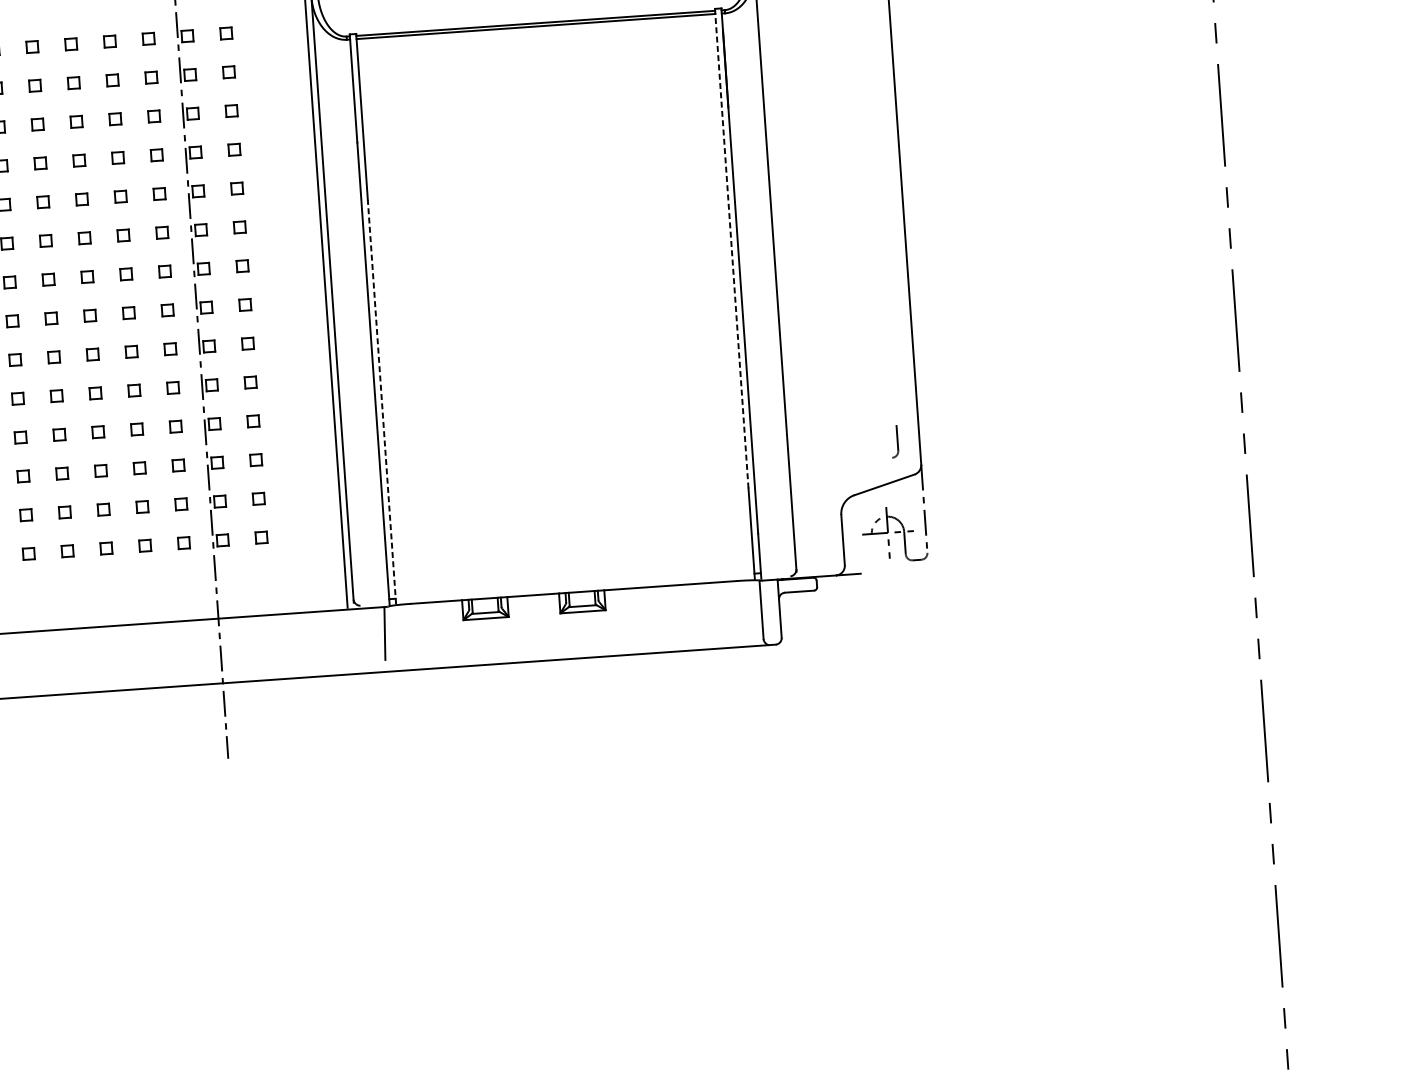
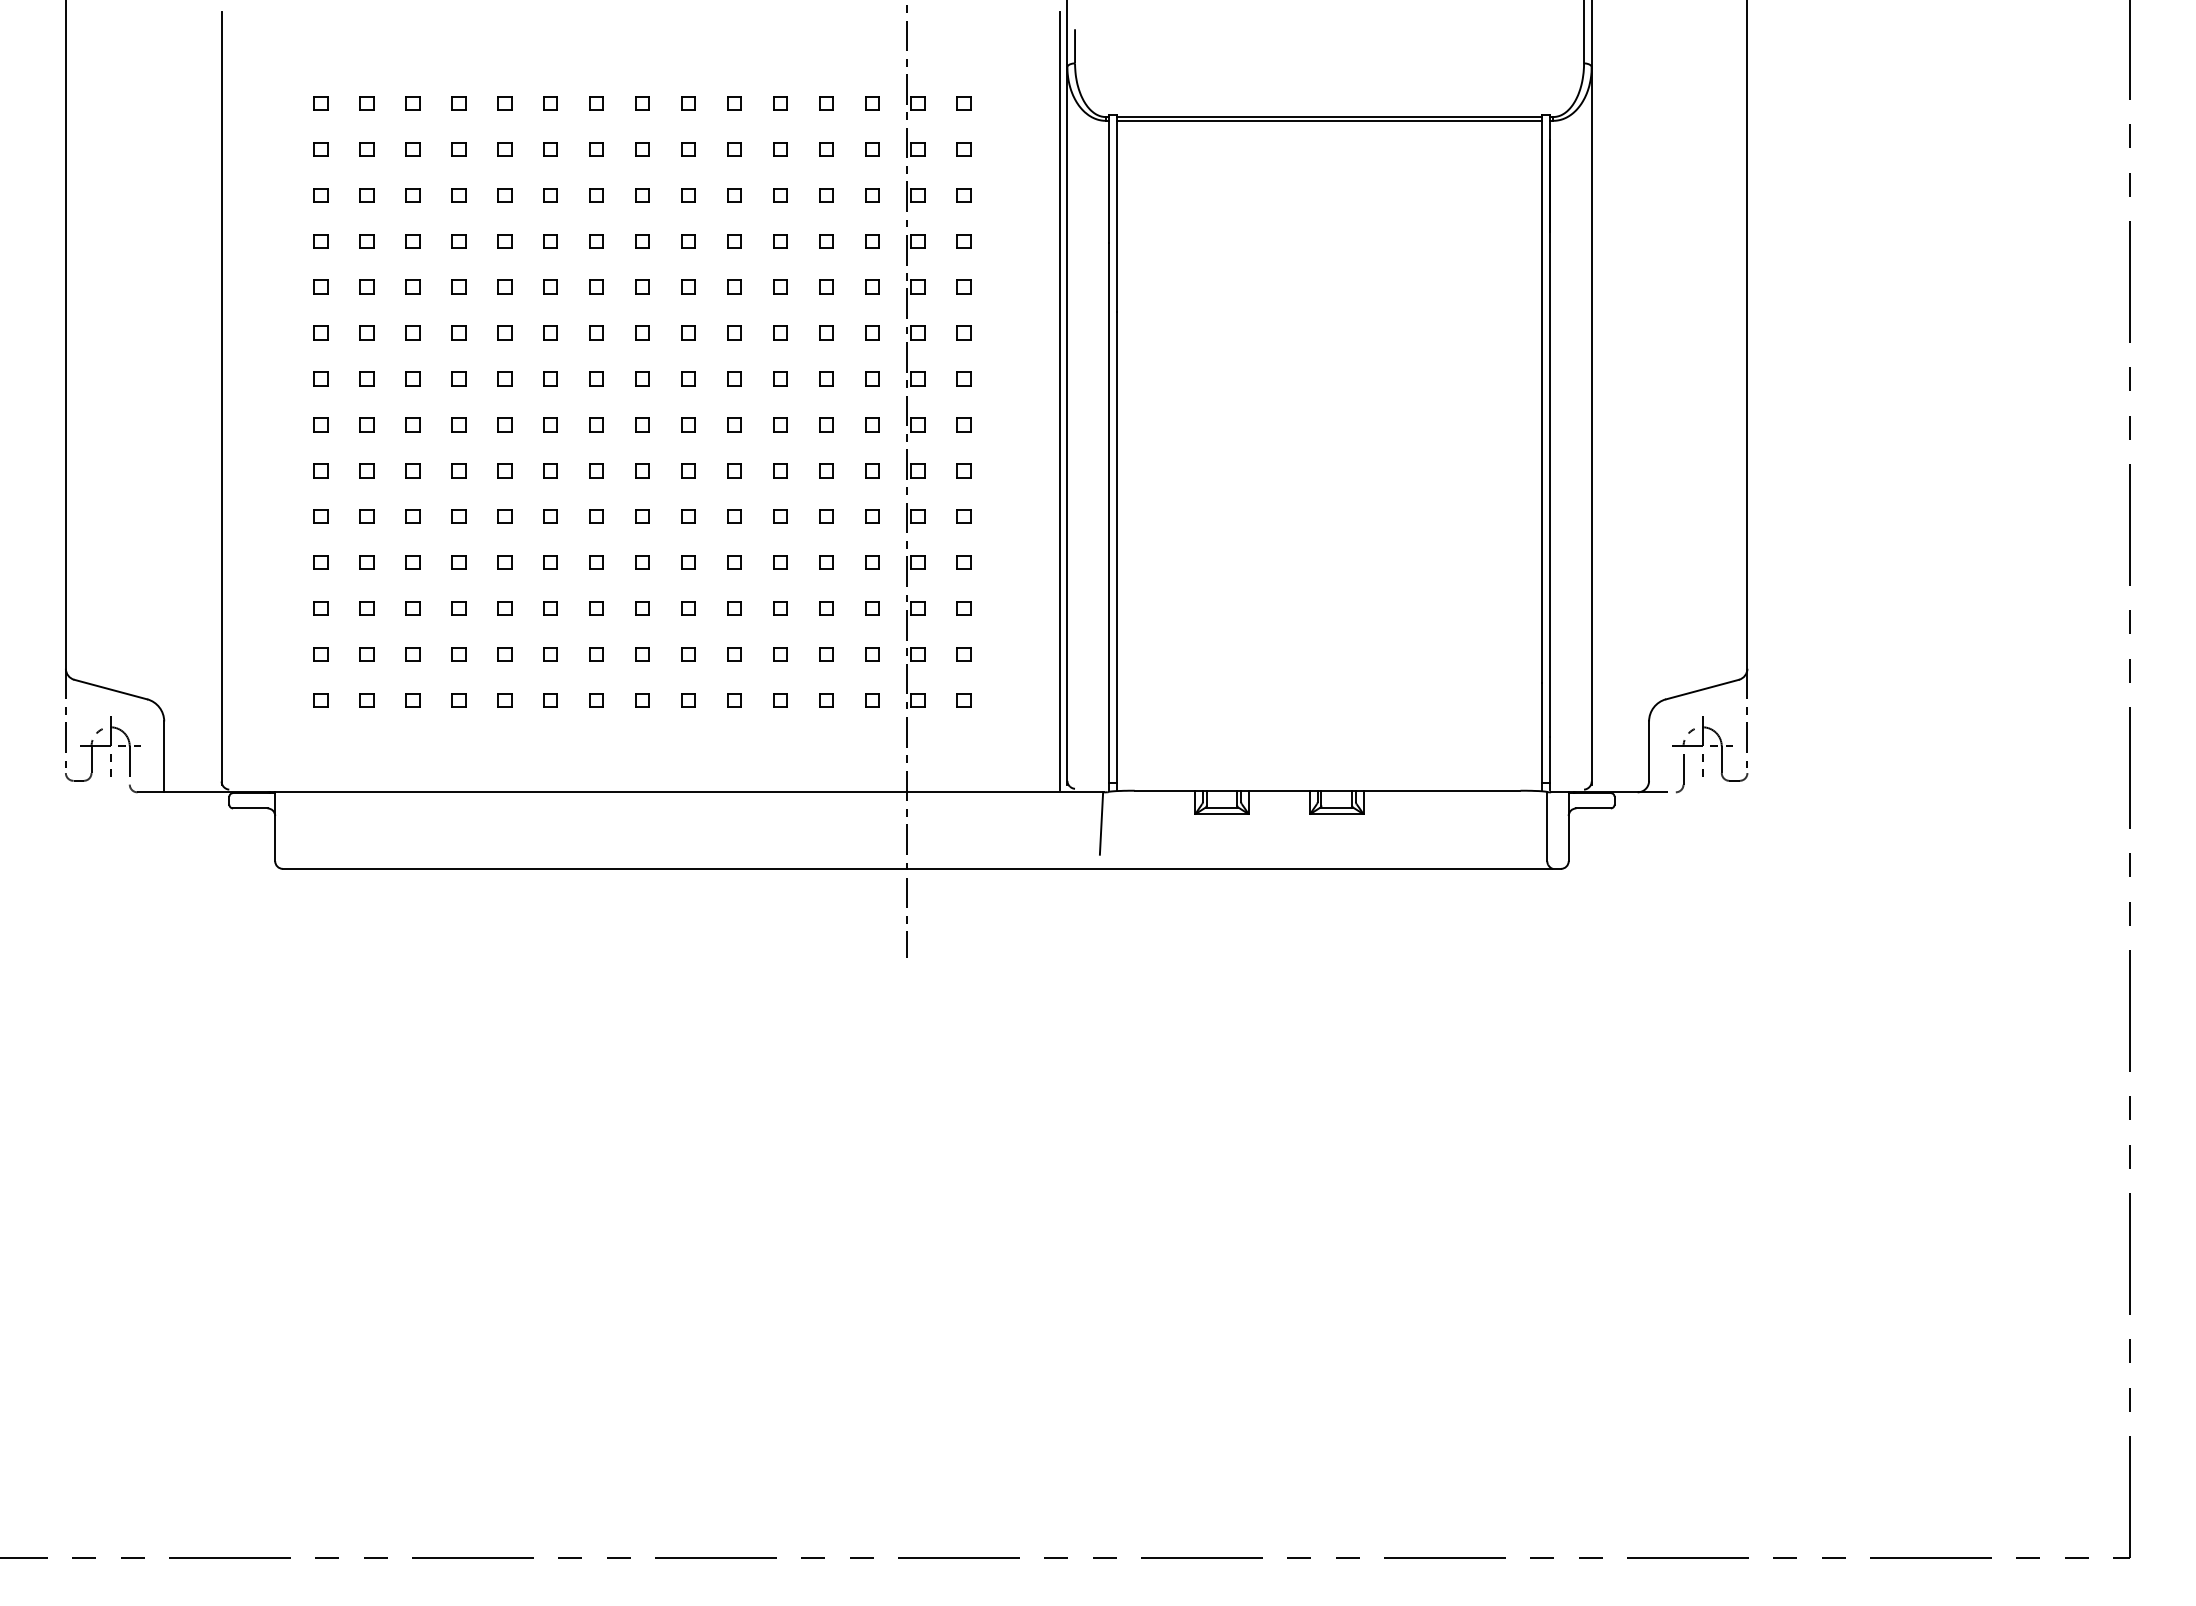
line: (731, 248) -> (1541, 398), dashed -> solid
line: (382, 401) -> (1117, 550), dashed -> solid
part: (894, 441) -> (1679, 773), moved

